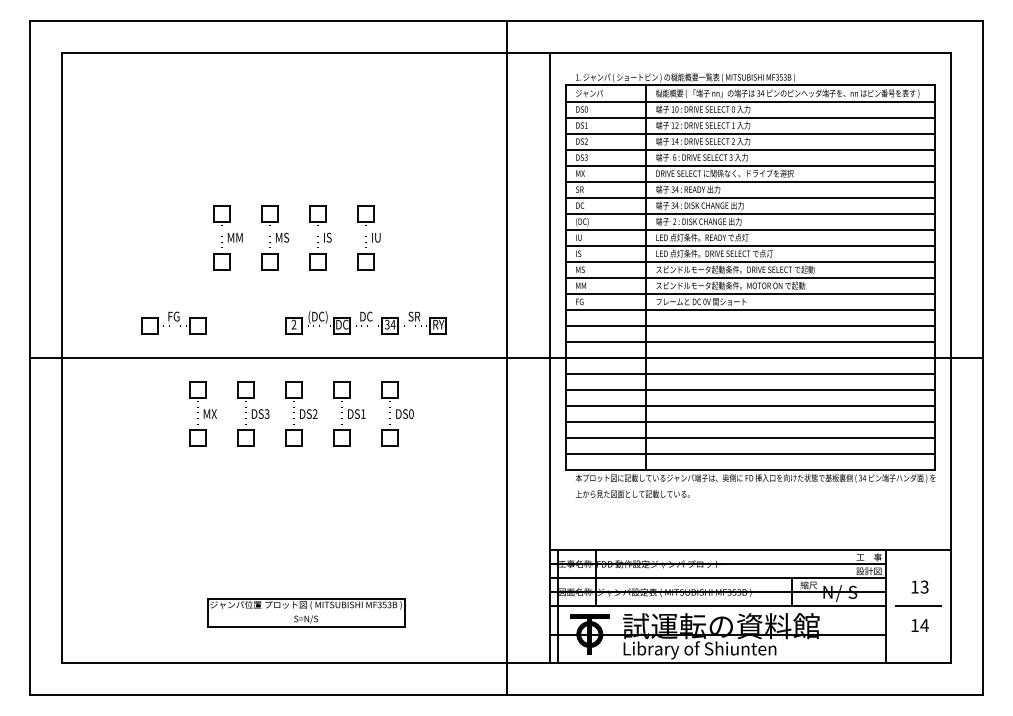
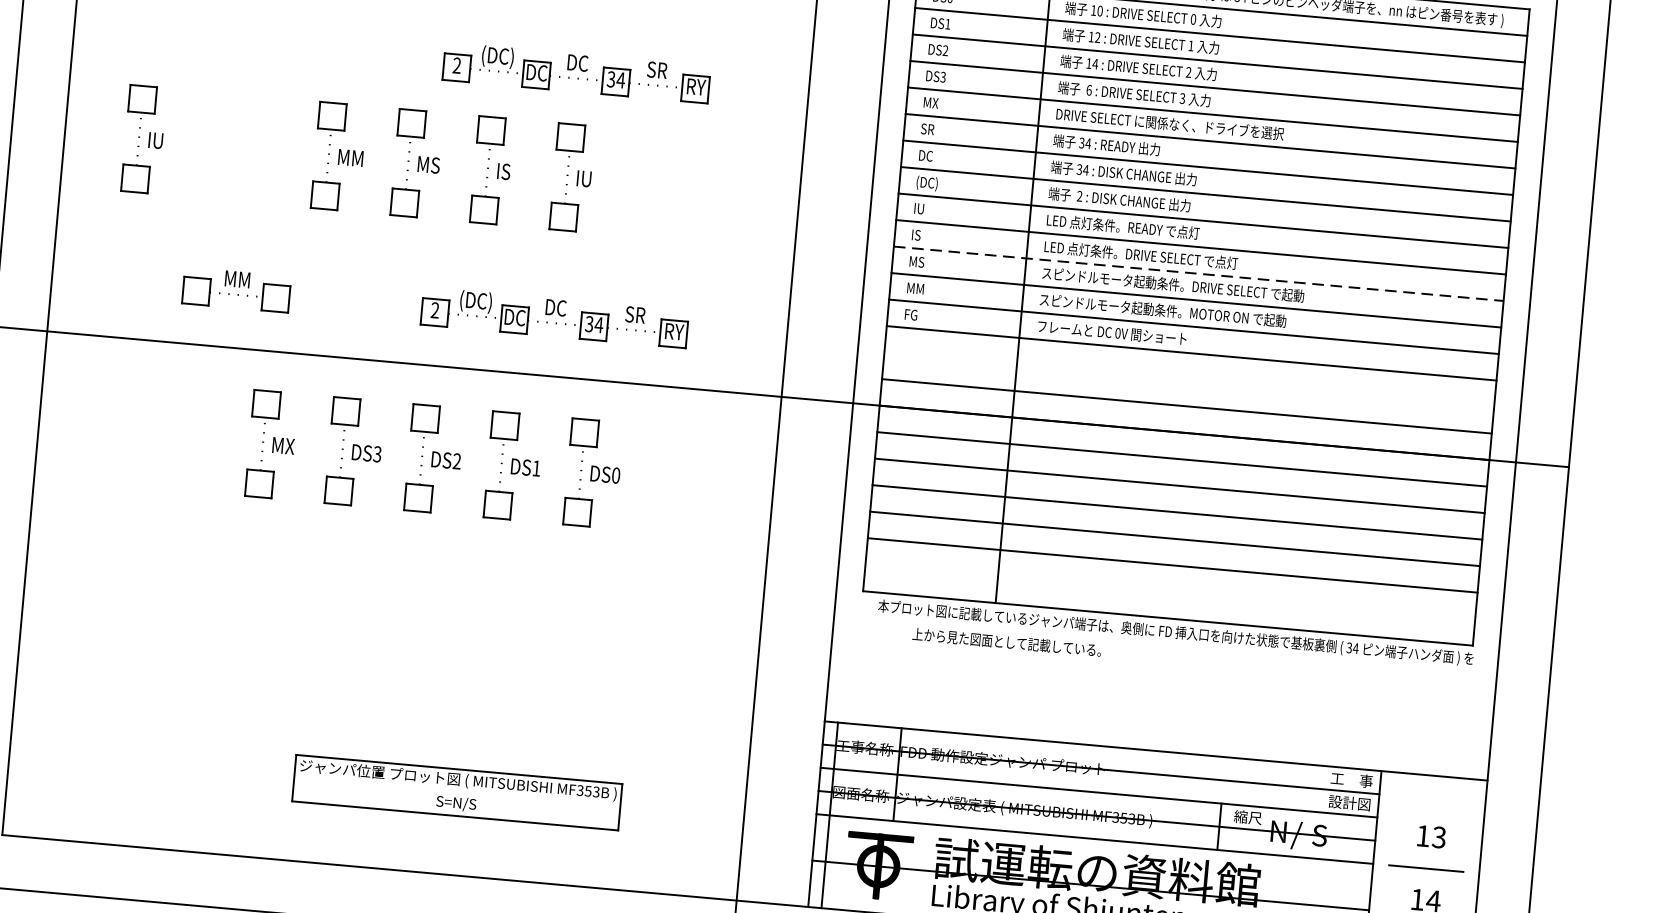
part: (365, 174) -> (575, 72), added
part: (109, 237) -> (142, 139), added
line: (750, 261) -> (1199, 273), solid -> dashed
text: (173, 316) -> (237, 279), FG -> MM
line: (749, 325) -> (1188, 379), removed
line: (749, 454) -> (1169, 592), removed
text: (632, 493) -> (1006, 641), moved
part: (306, 612) -> (457, 792), moved

